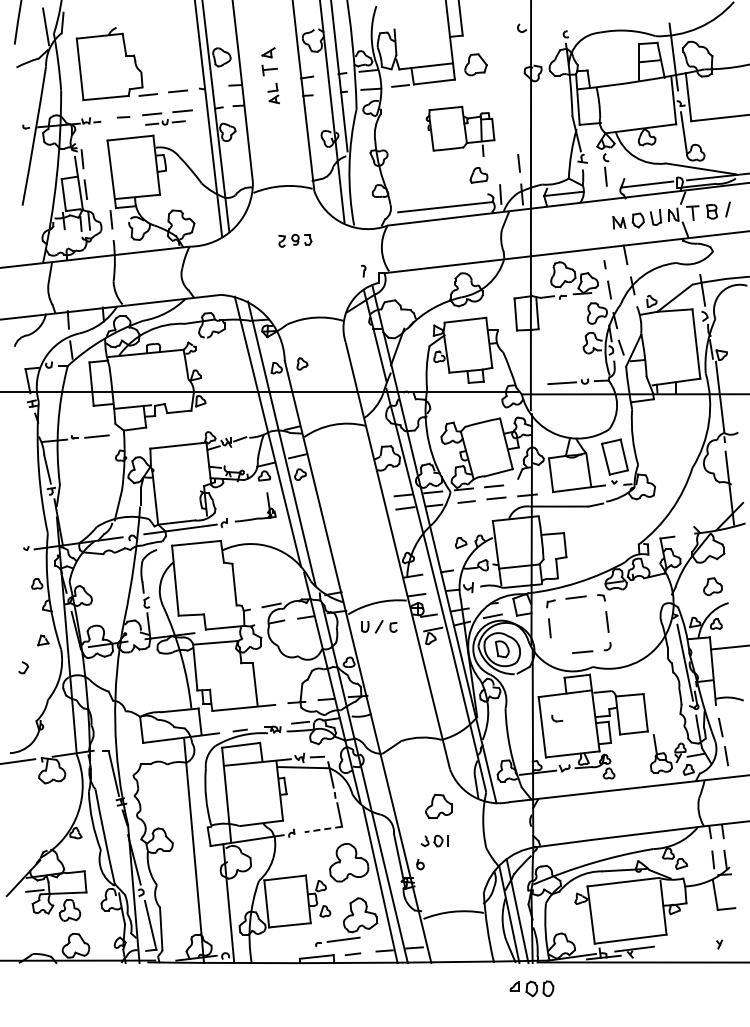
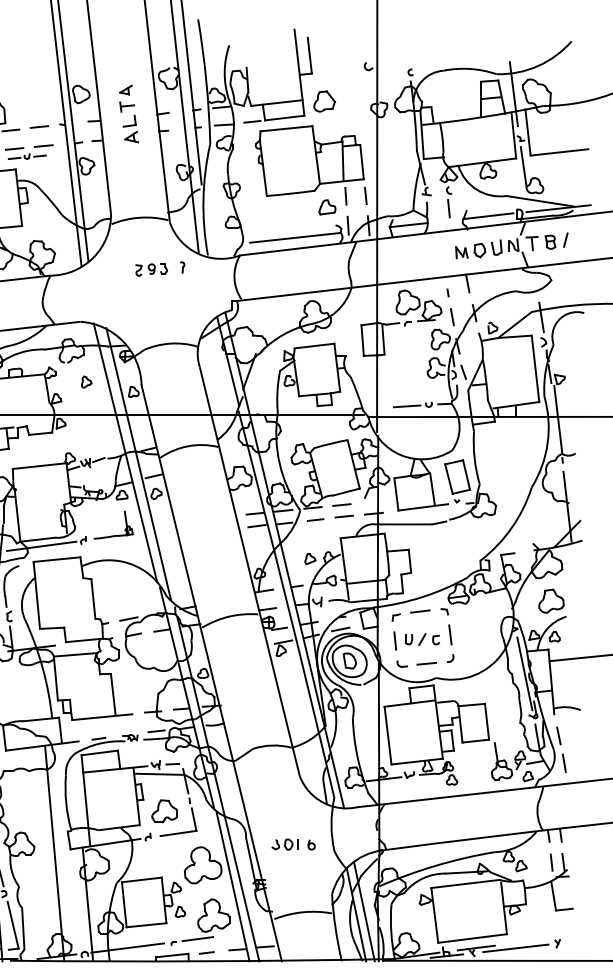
part: (273, 93) -> (130, 129), size x1.43
part: (460, 131) -> (309, 165), size x1.67
part: (363, 270) -> (182, 266), moved
part: (302, 363) -> (86, 381), moved
part: (712, 586) -> (550, 600), size x1.43
part: (379, 626) -> (422, 639), moved
part: (557, 718) -> (402, 664), moved
part: (438, 805) -> (164, 810), moved
line: (323, 829) -> (178, 833), dashed -> solid
part: (420, 864) -> (311, 845), moved
line: (270, 948) -> (127, 947), added
line: (675, 949) -> (515, 948), added

